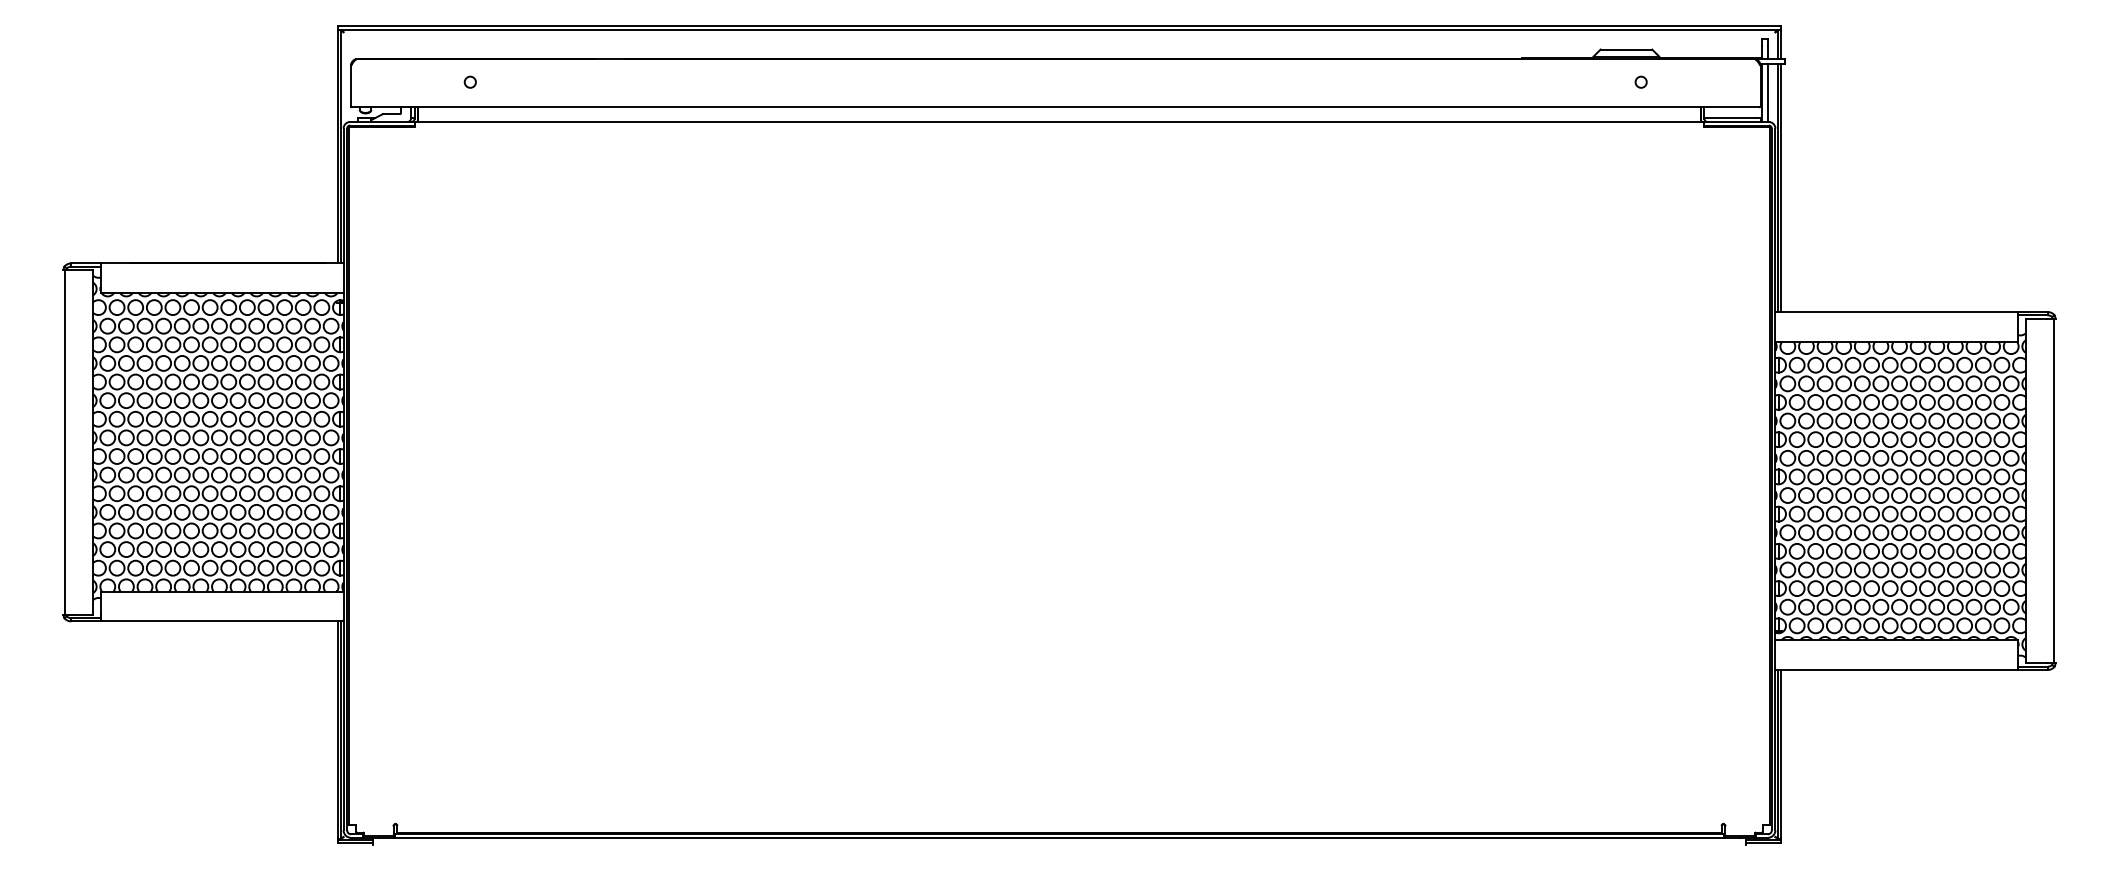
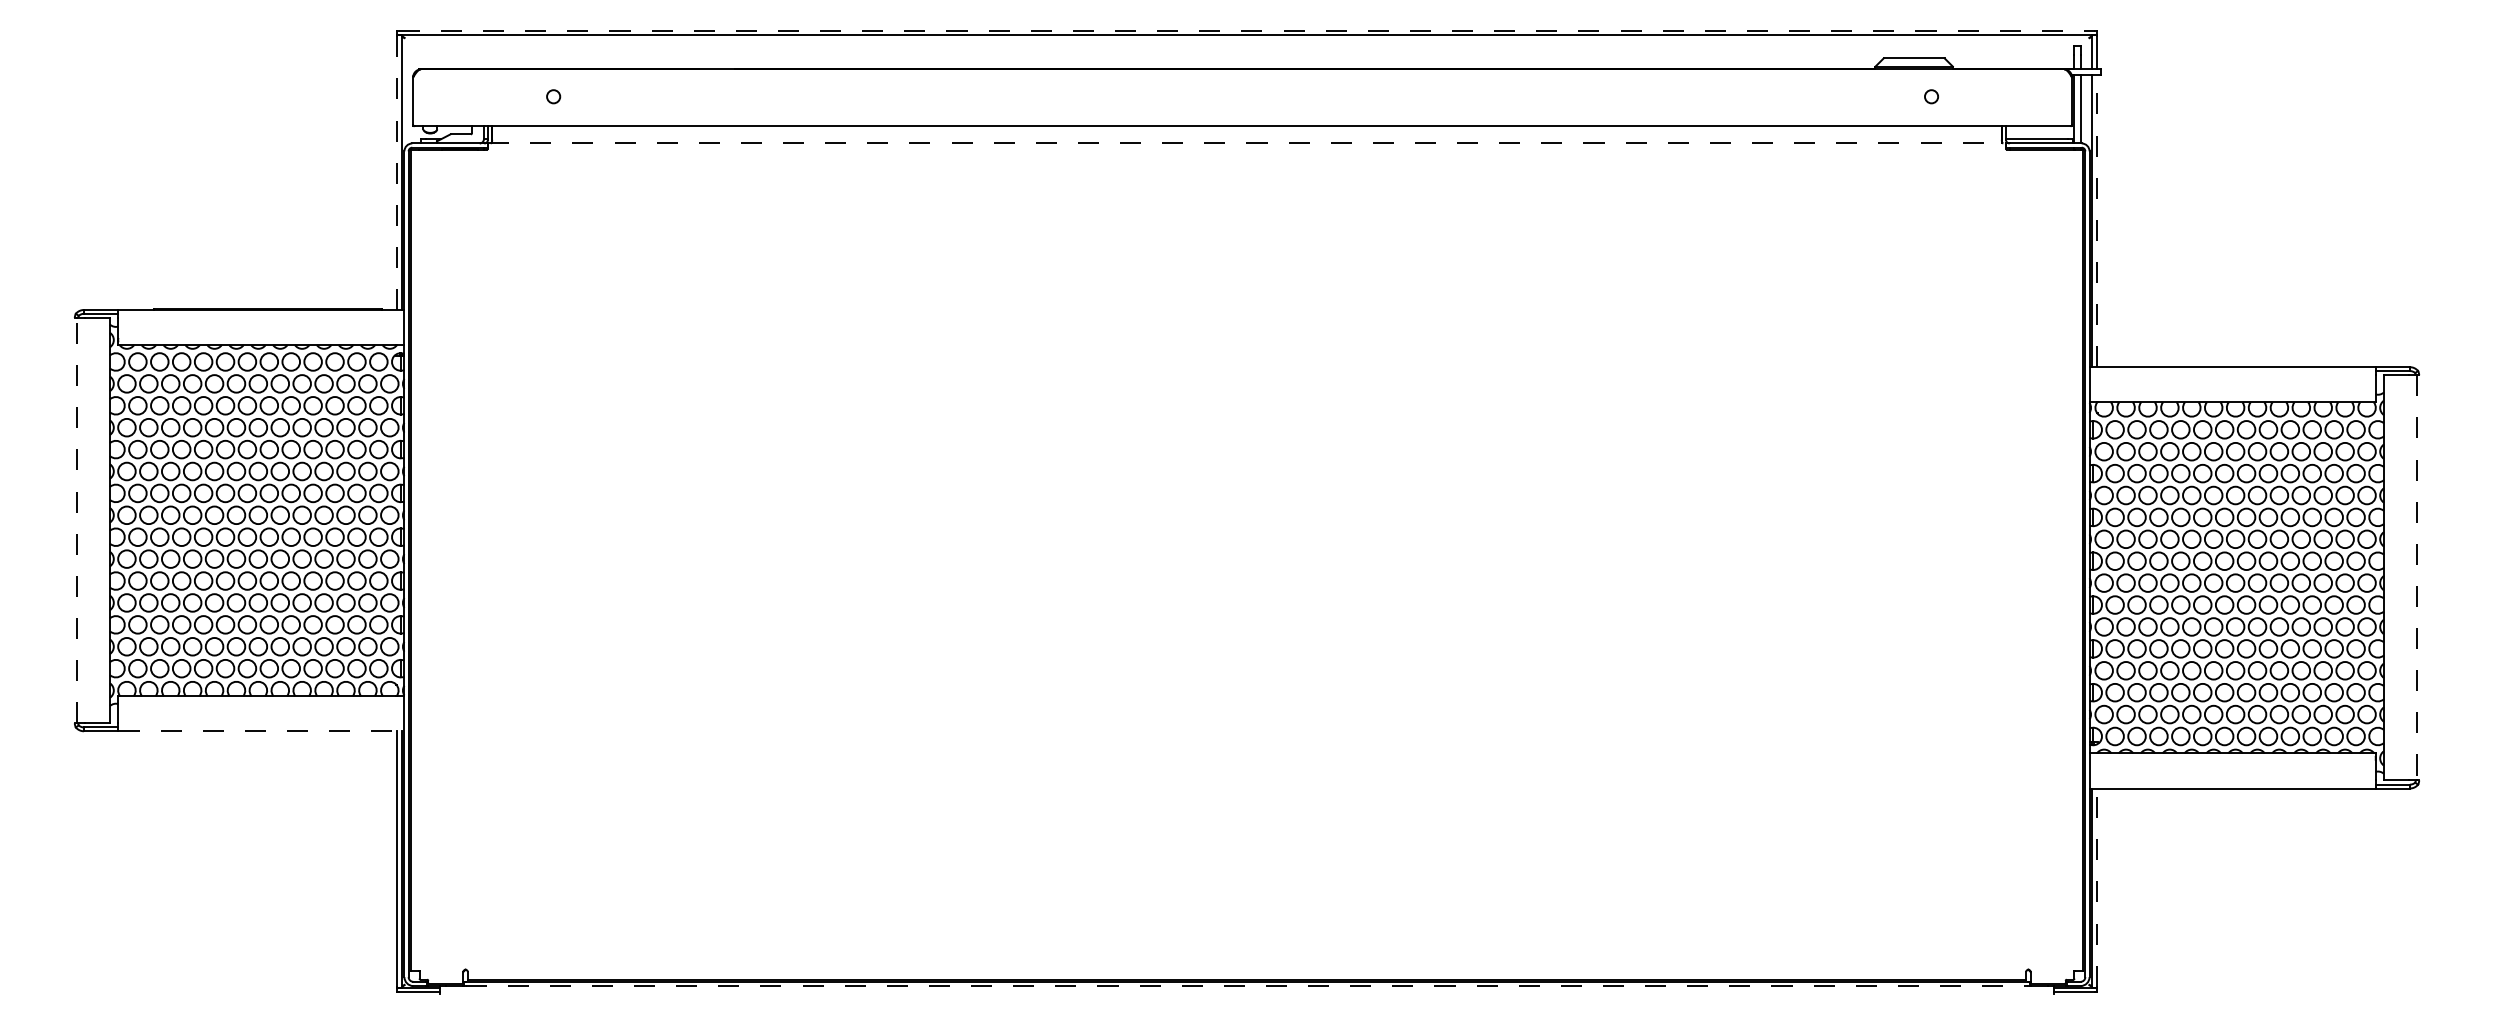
line: (1059, 25) -> (1247, 30), solid -> dashed
line: (1059, 121) -> (1247, 143), solid -> dashed
line: (337, 147) -> (397, 173), solid -> dashed
line: (1781, 187) -> (2096, 220), solid -> dashed
line: (64, 442) -> (76, 520), solid -> dashed
line: (2054, 490) -> (2417, 577), solid -> dashed
line: (222, 621) -> (261, 731), solid -> dashed
line: (1781, 754) -> (2096, 887), solid -> dashed
line: (1059, 838) -> (1247, 986), solid -> dashed

